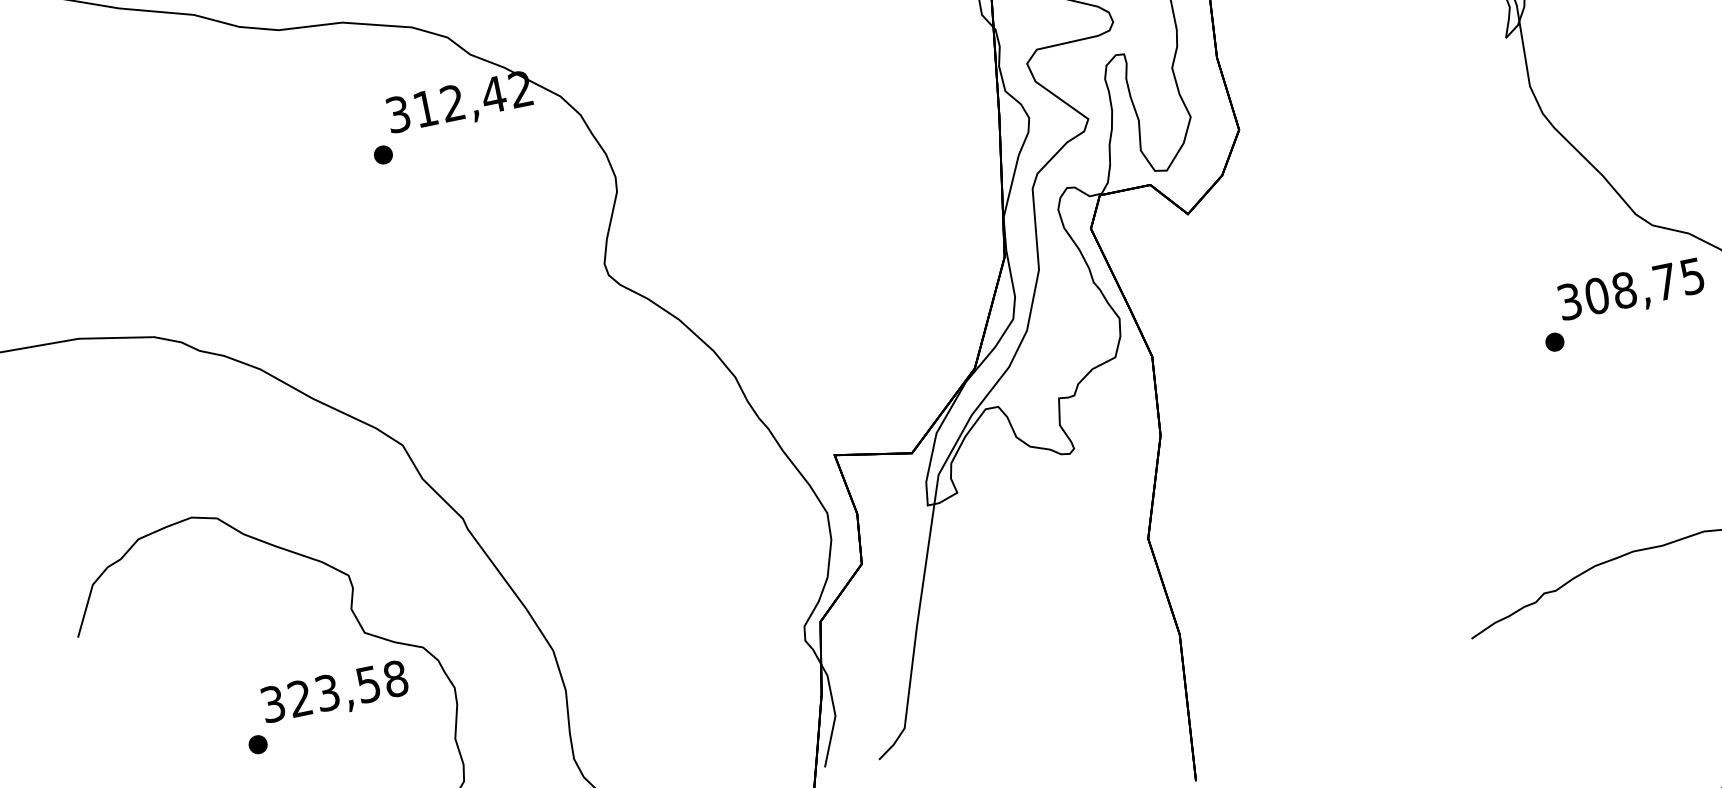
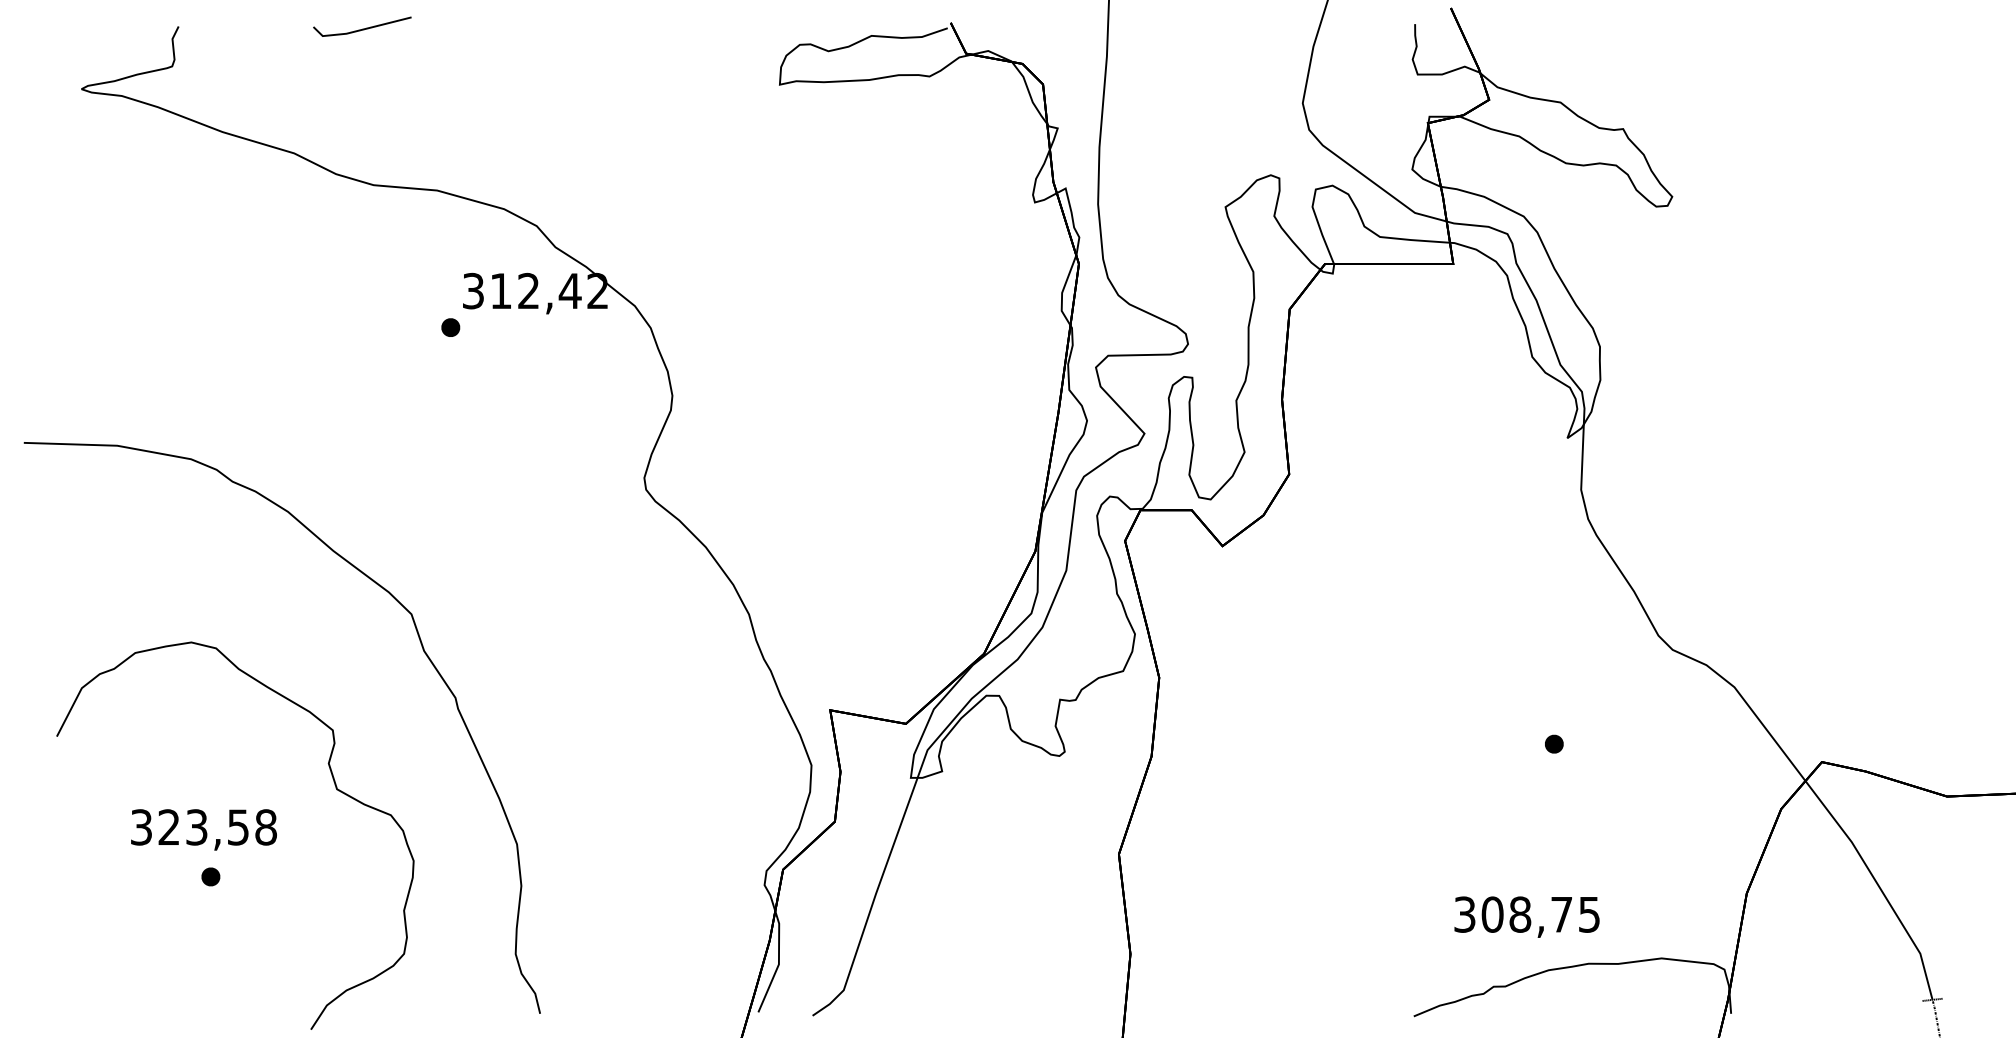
text: (1630, 290) -> (1526, 916), moved
text: (334, 693) -> (203, 829), moved

